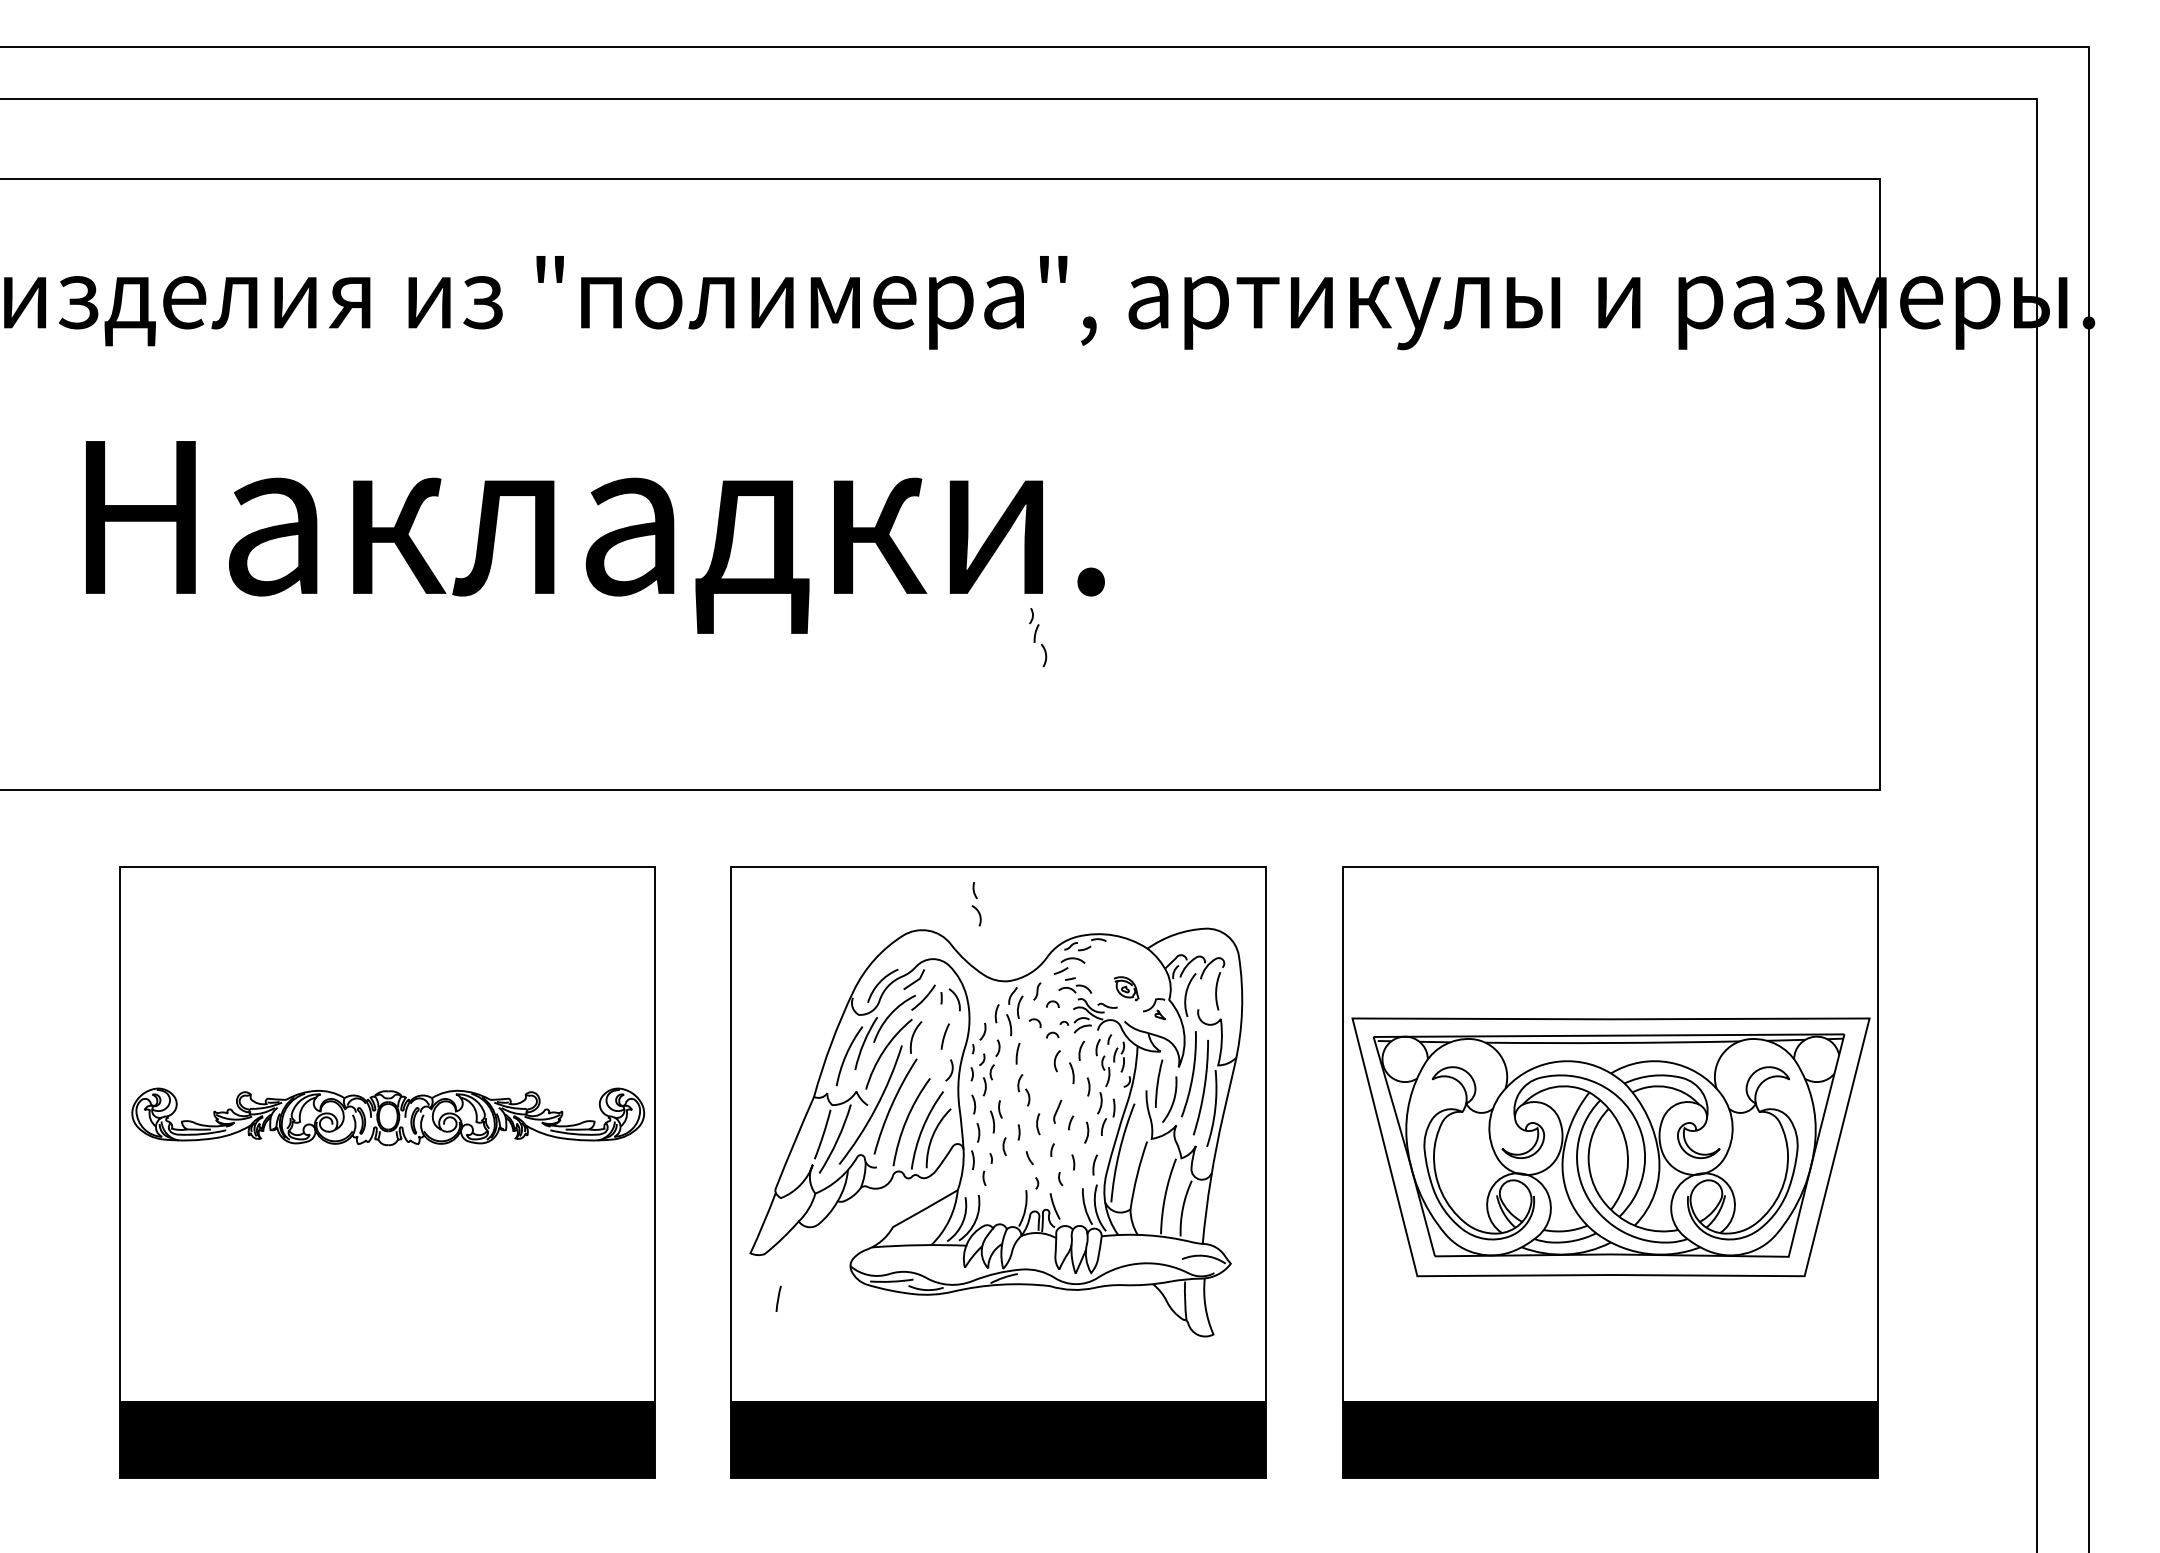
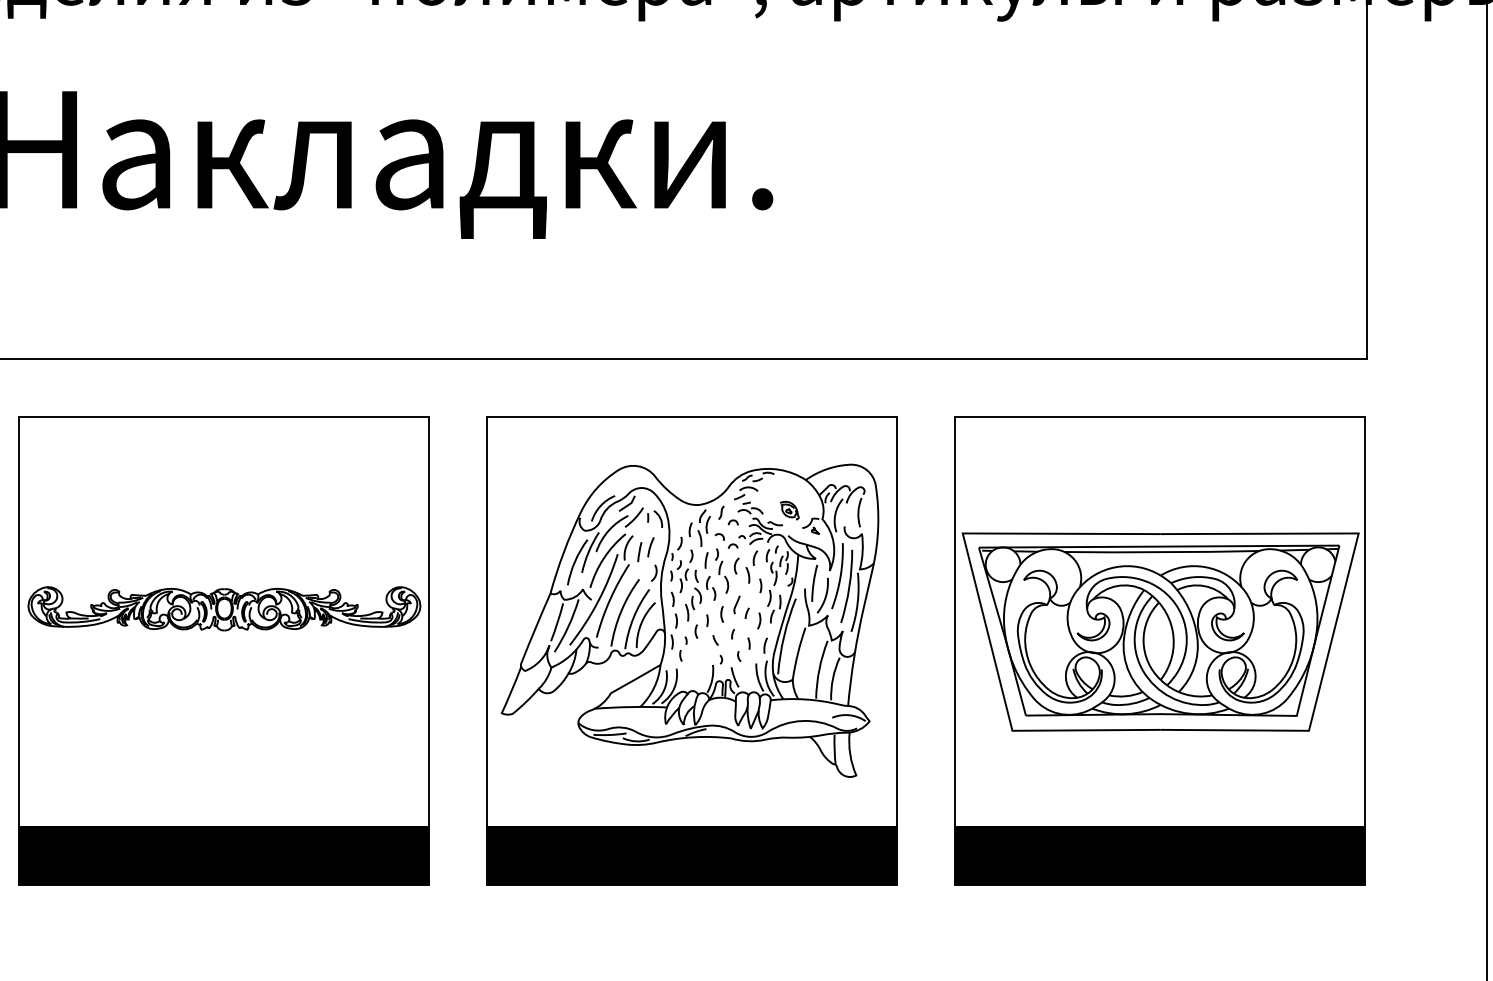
part: (1038, 637) -> (722, 570), moved
part: (976, 904) -> (697, 587), moved
line: (778, 1298) -> (639, 551), moved

